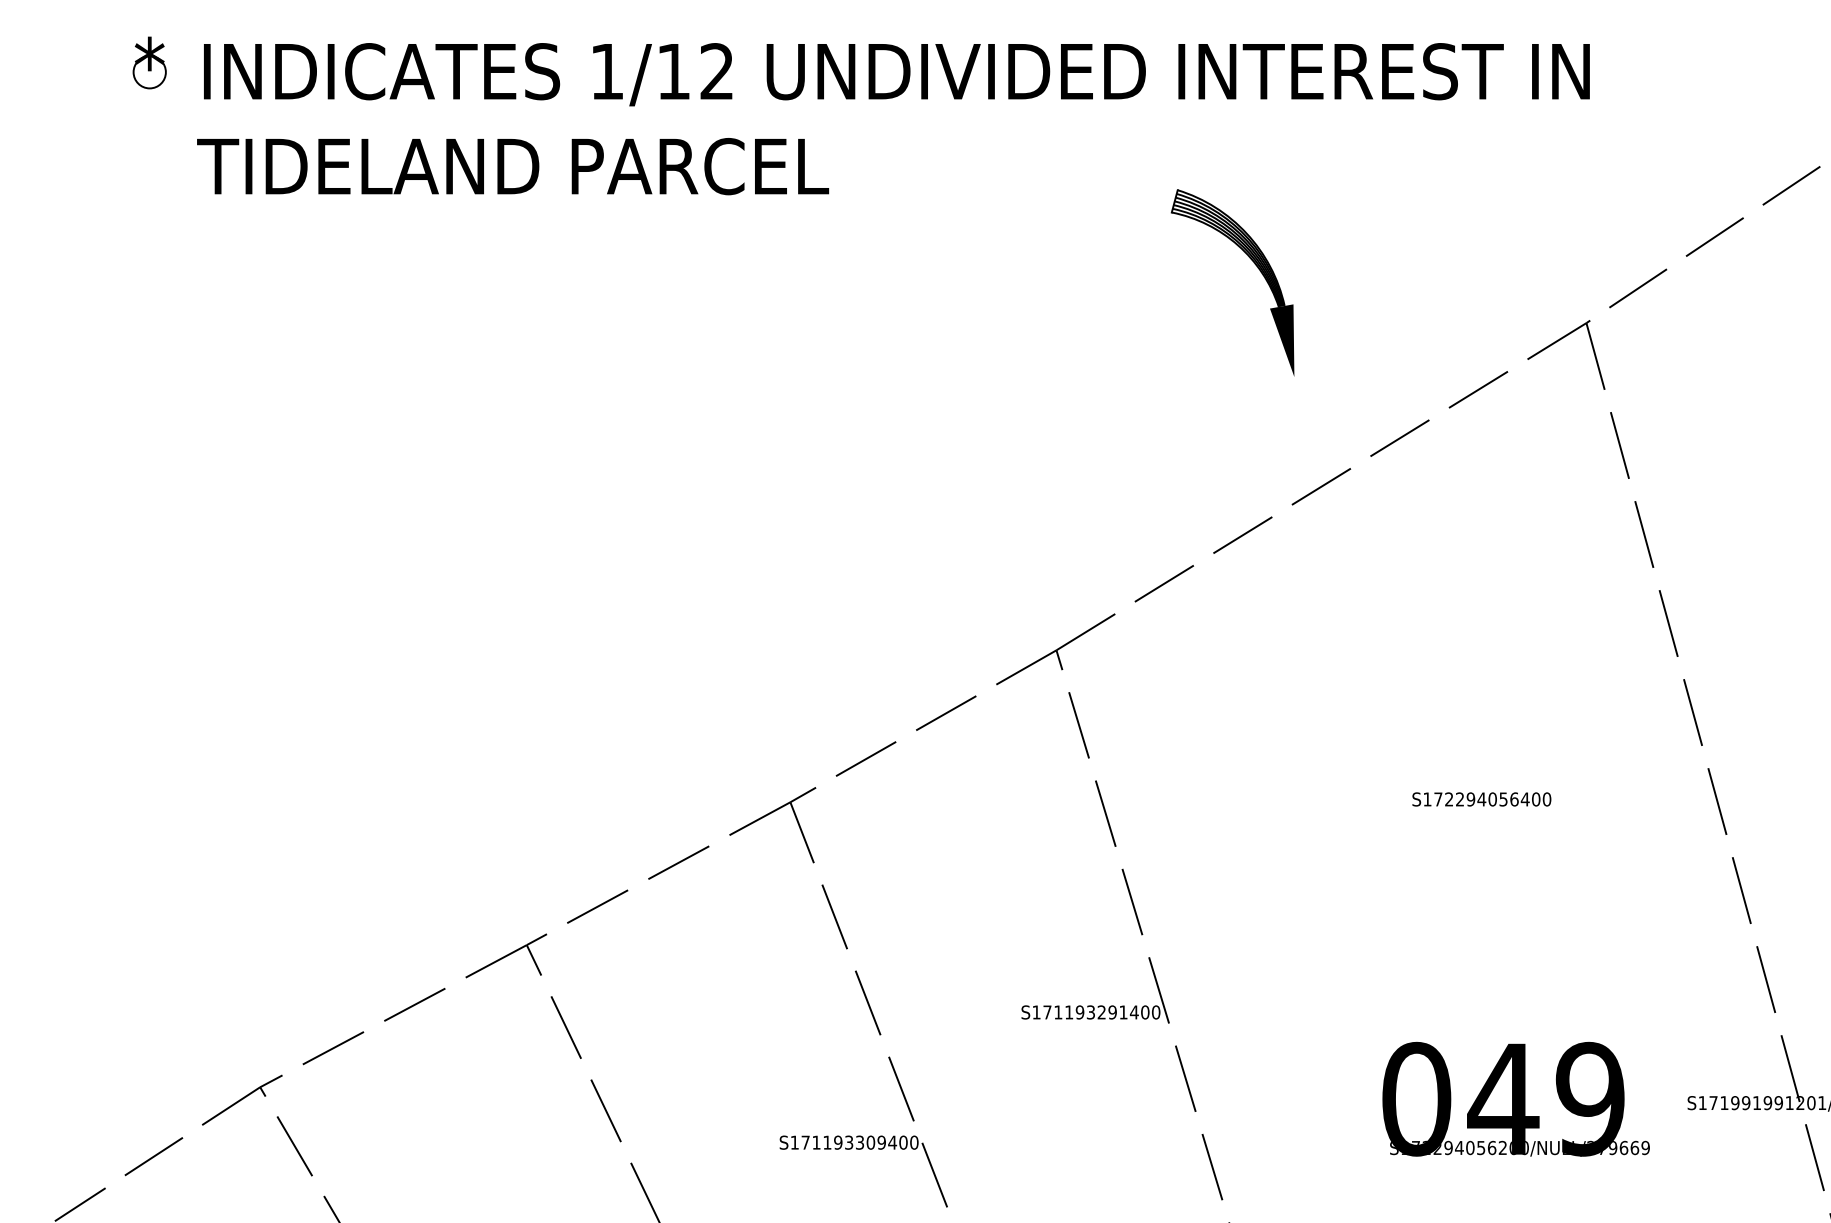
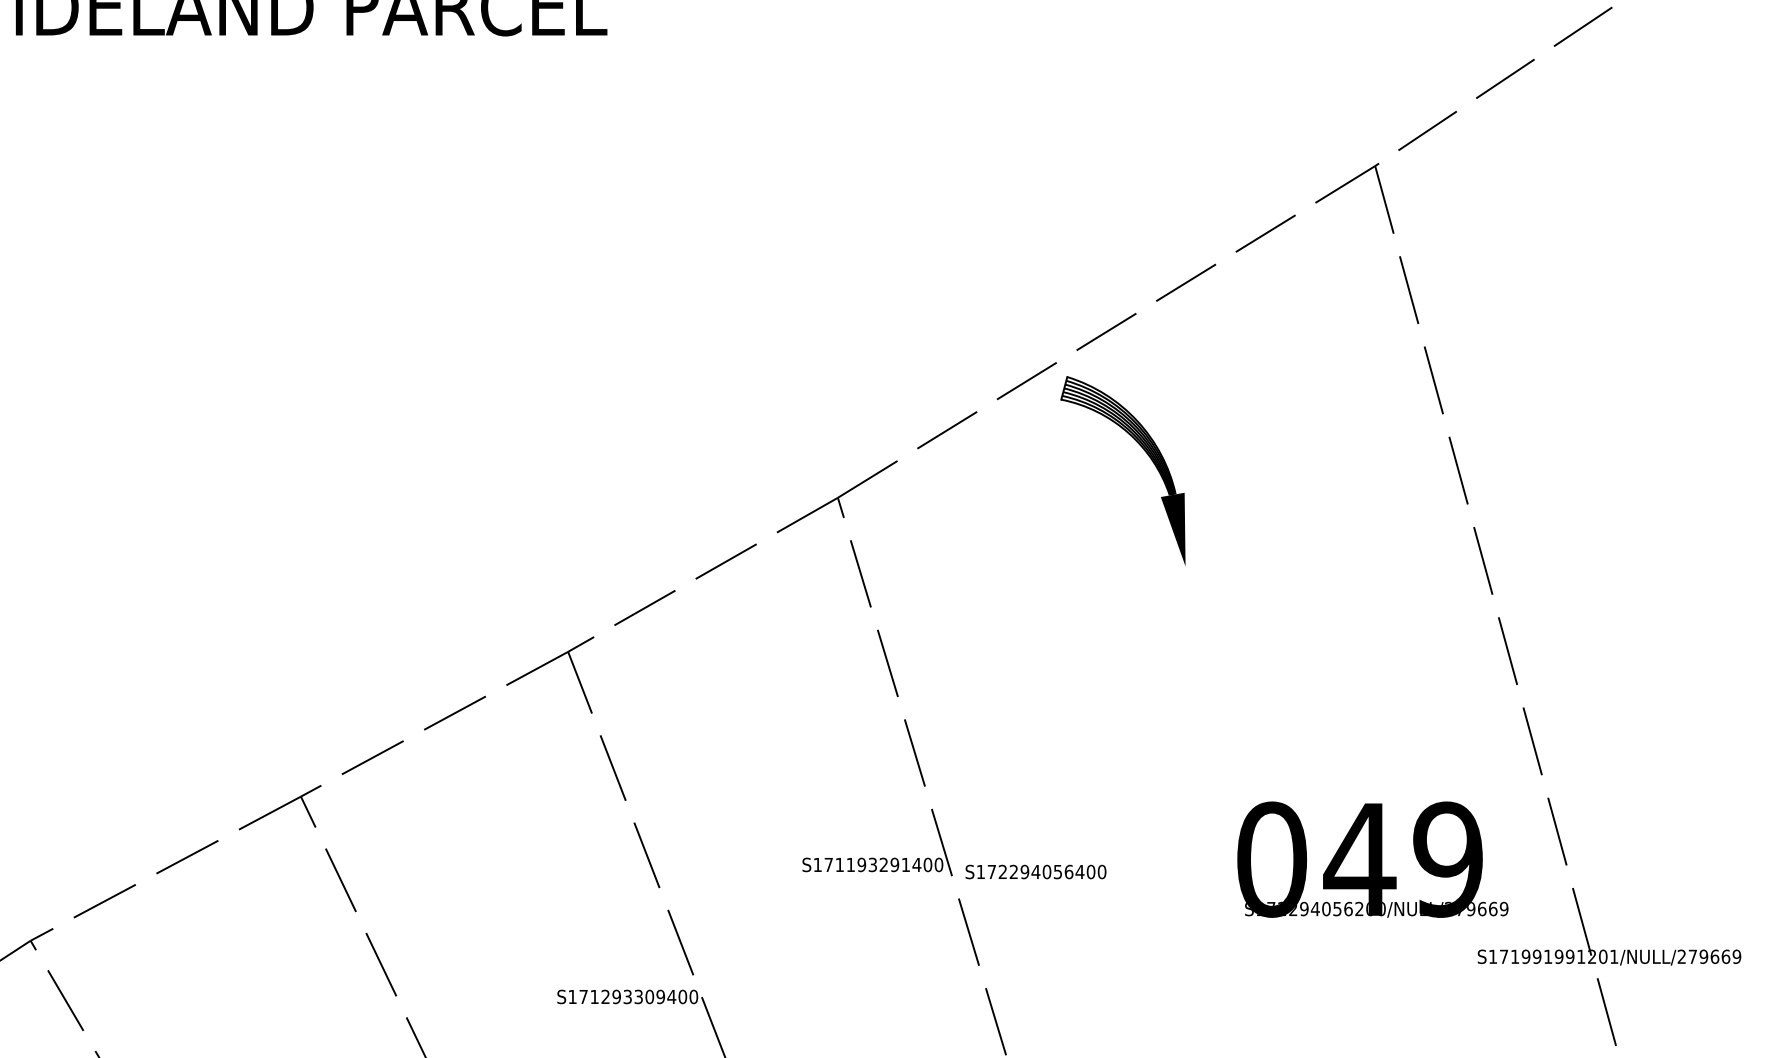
part: (1254, 264) -> (1145, 452), moved
text: (1481, 799) -> (1035, 872), moved
text: (1515, 1098) -> (1372, 858), moved
text: (827, 1142) -> (605, 996), S171193309400 -> S171293309400

